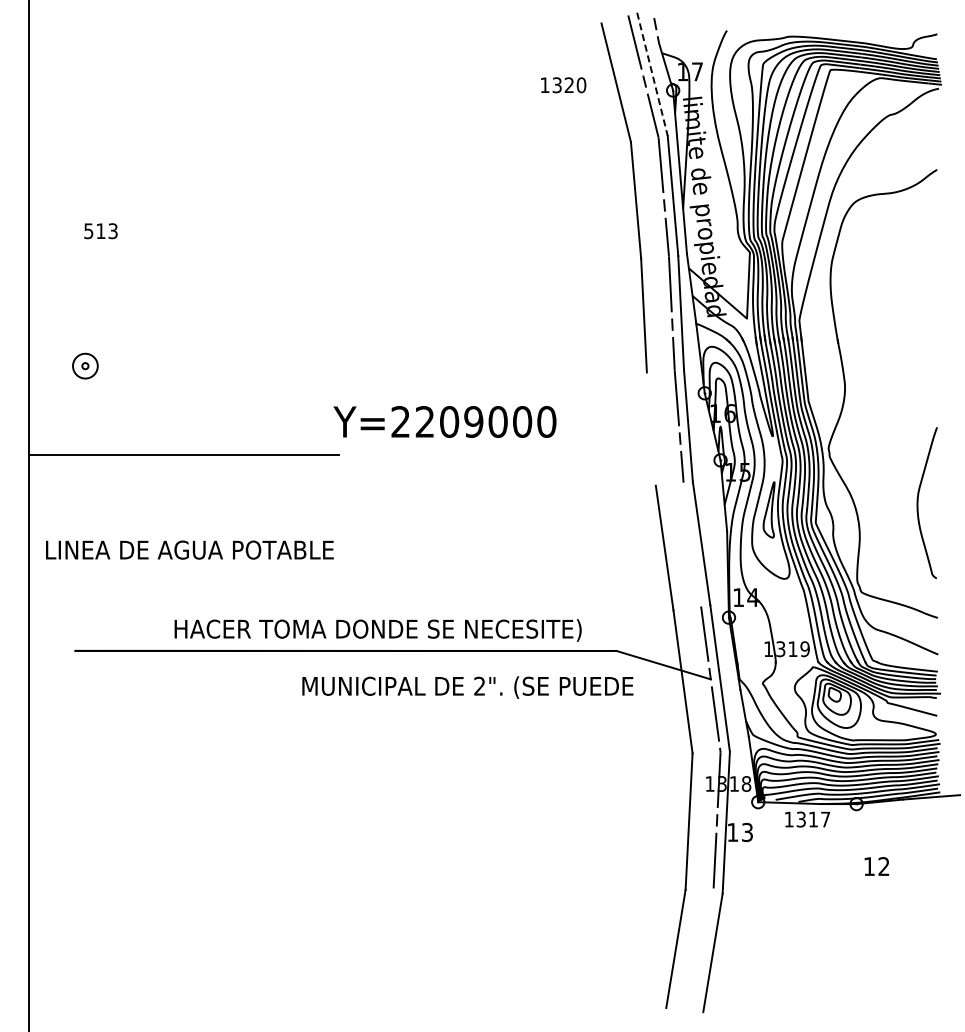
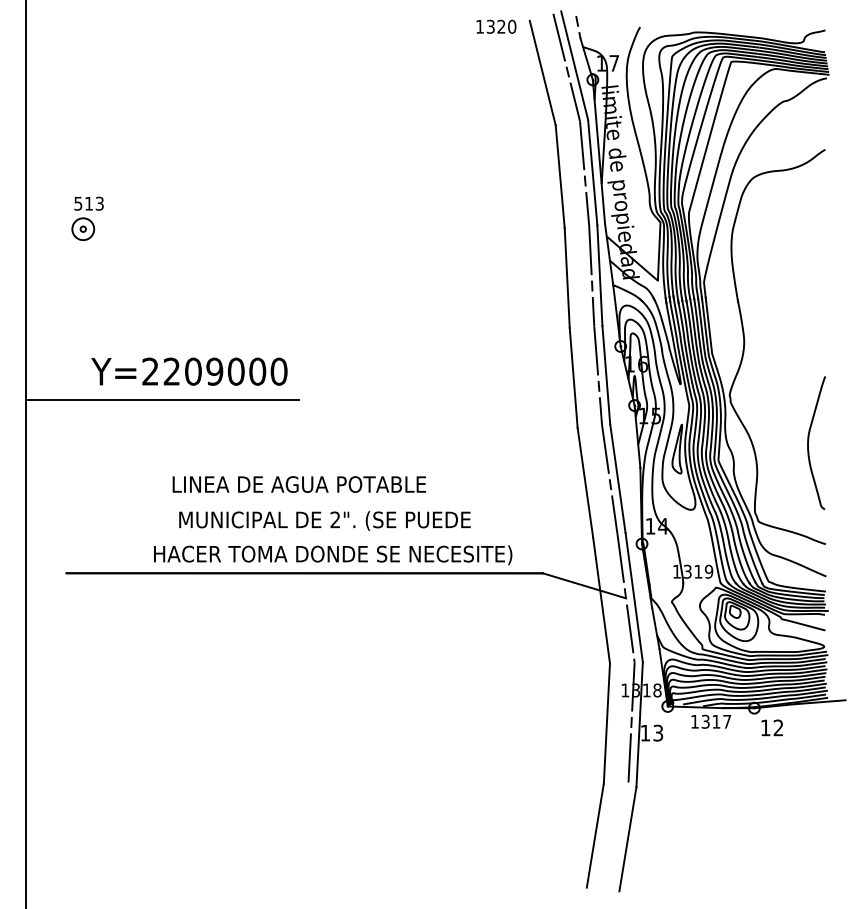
line: (652, 74) -> (574, 65), dashed -> solid
text: (563, 85) -> (496, 27), moved
part: (85, 365) -> (83, 228), moved
text: (444, 421) -> (189, 371), moved
line: (650, 428) -> (572, 377), added
line: (692, 544) -> (609, 479), added
text: (189, 549) -> (299, 483), moved
text: (467, 687) -> (324, 520), moved
text: (876, 866) -> (771, 727), moved

